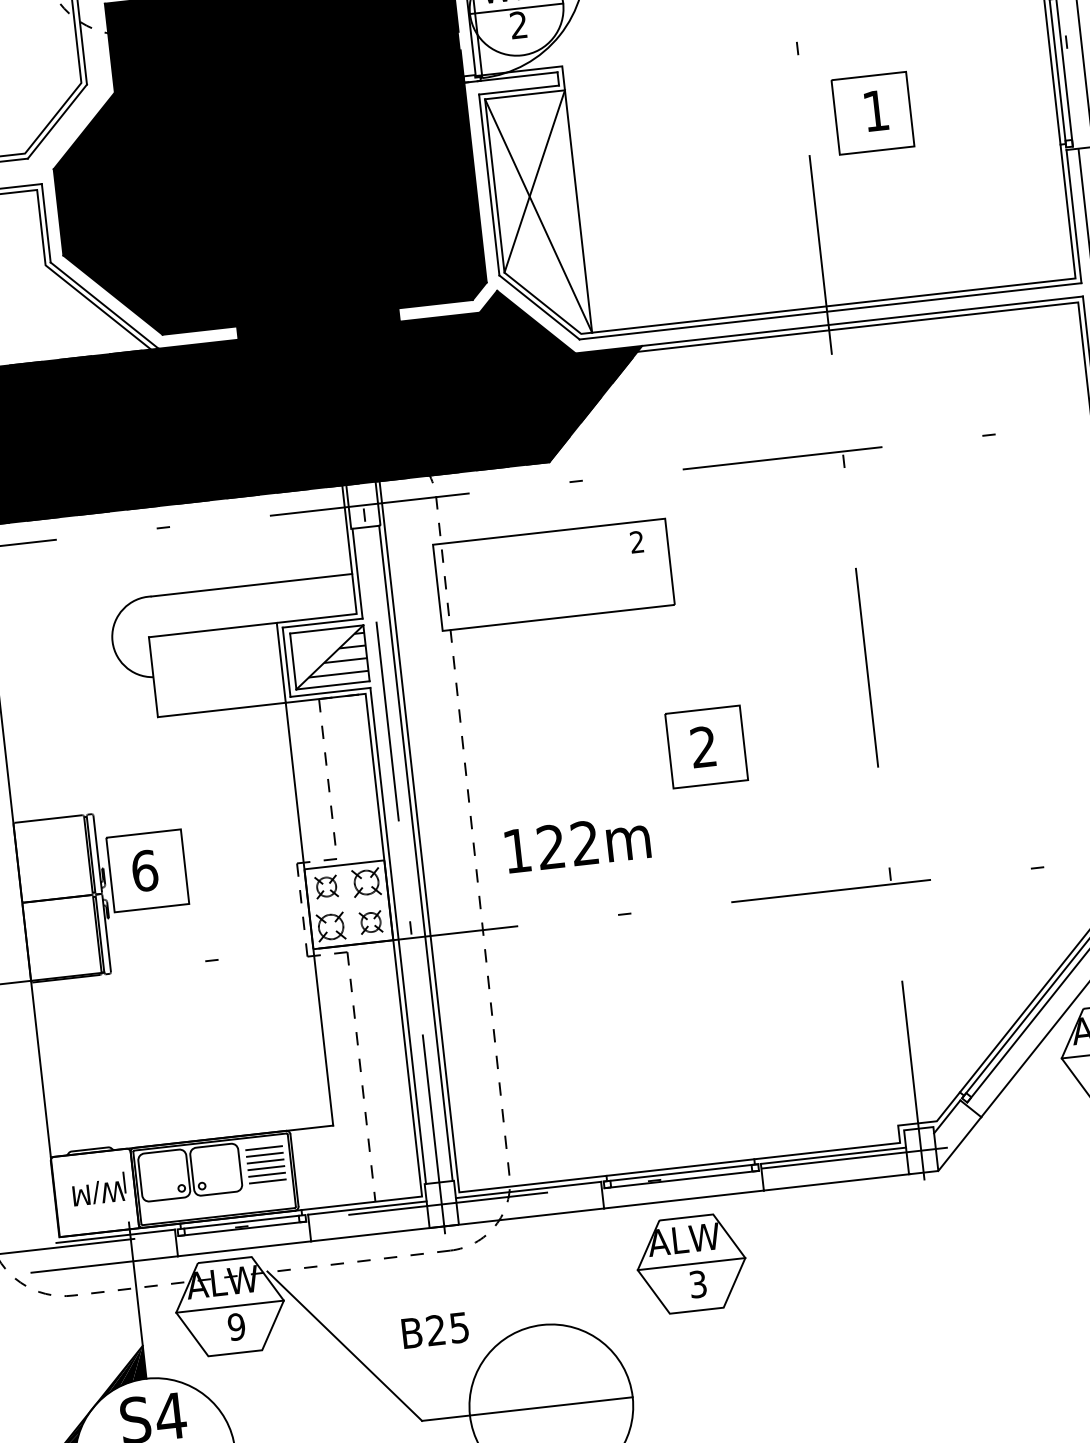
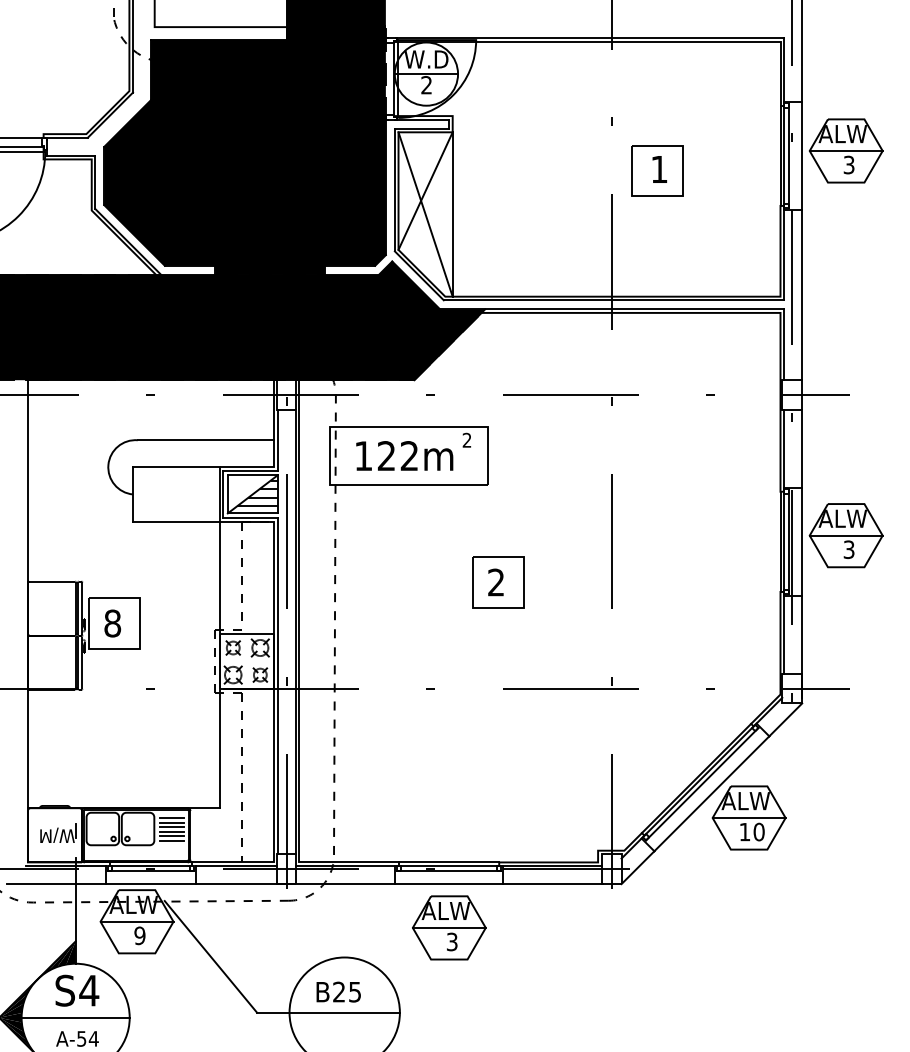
text: (577, 843) -> (404, 455), moved
text: (144, 870) -> (112, 623), 6 -> 8
text: (434, 1329) -> (338, 991), moved

